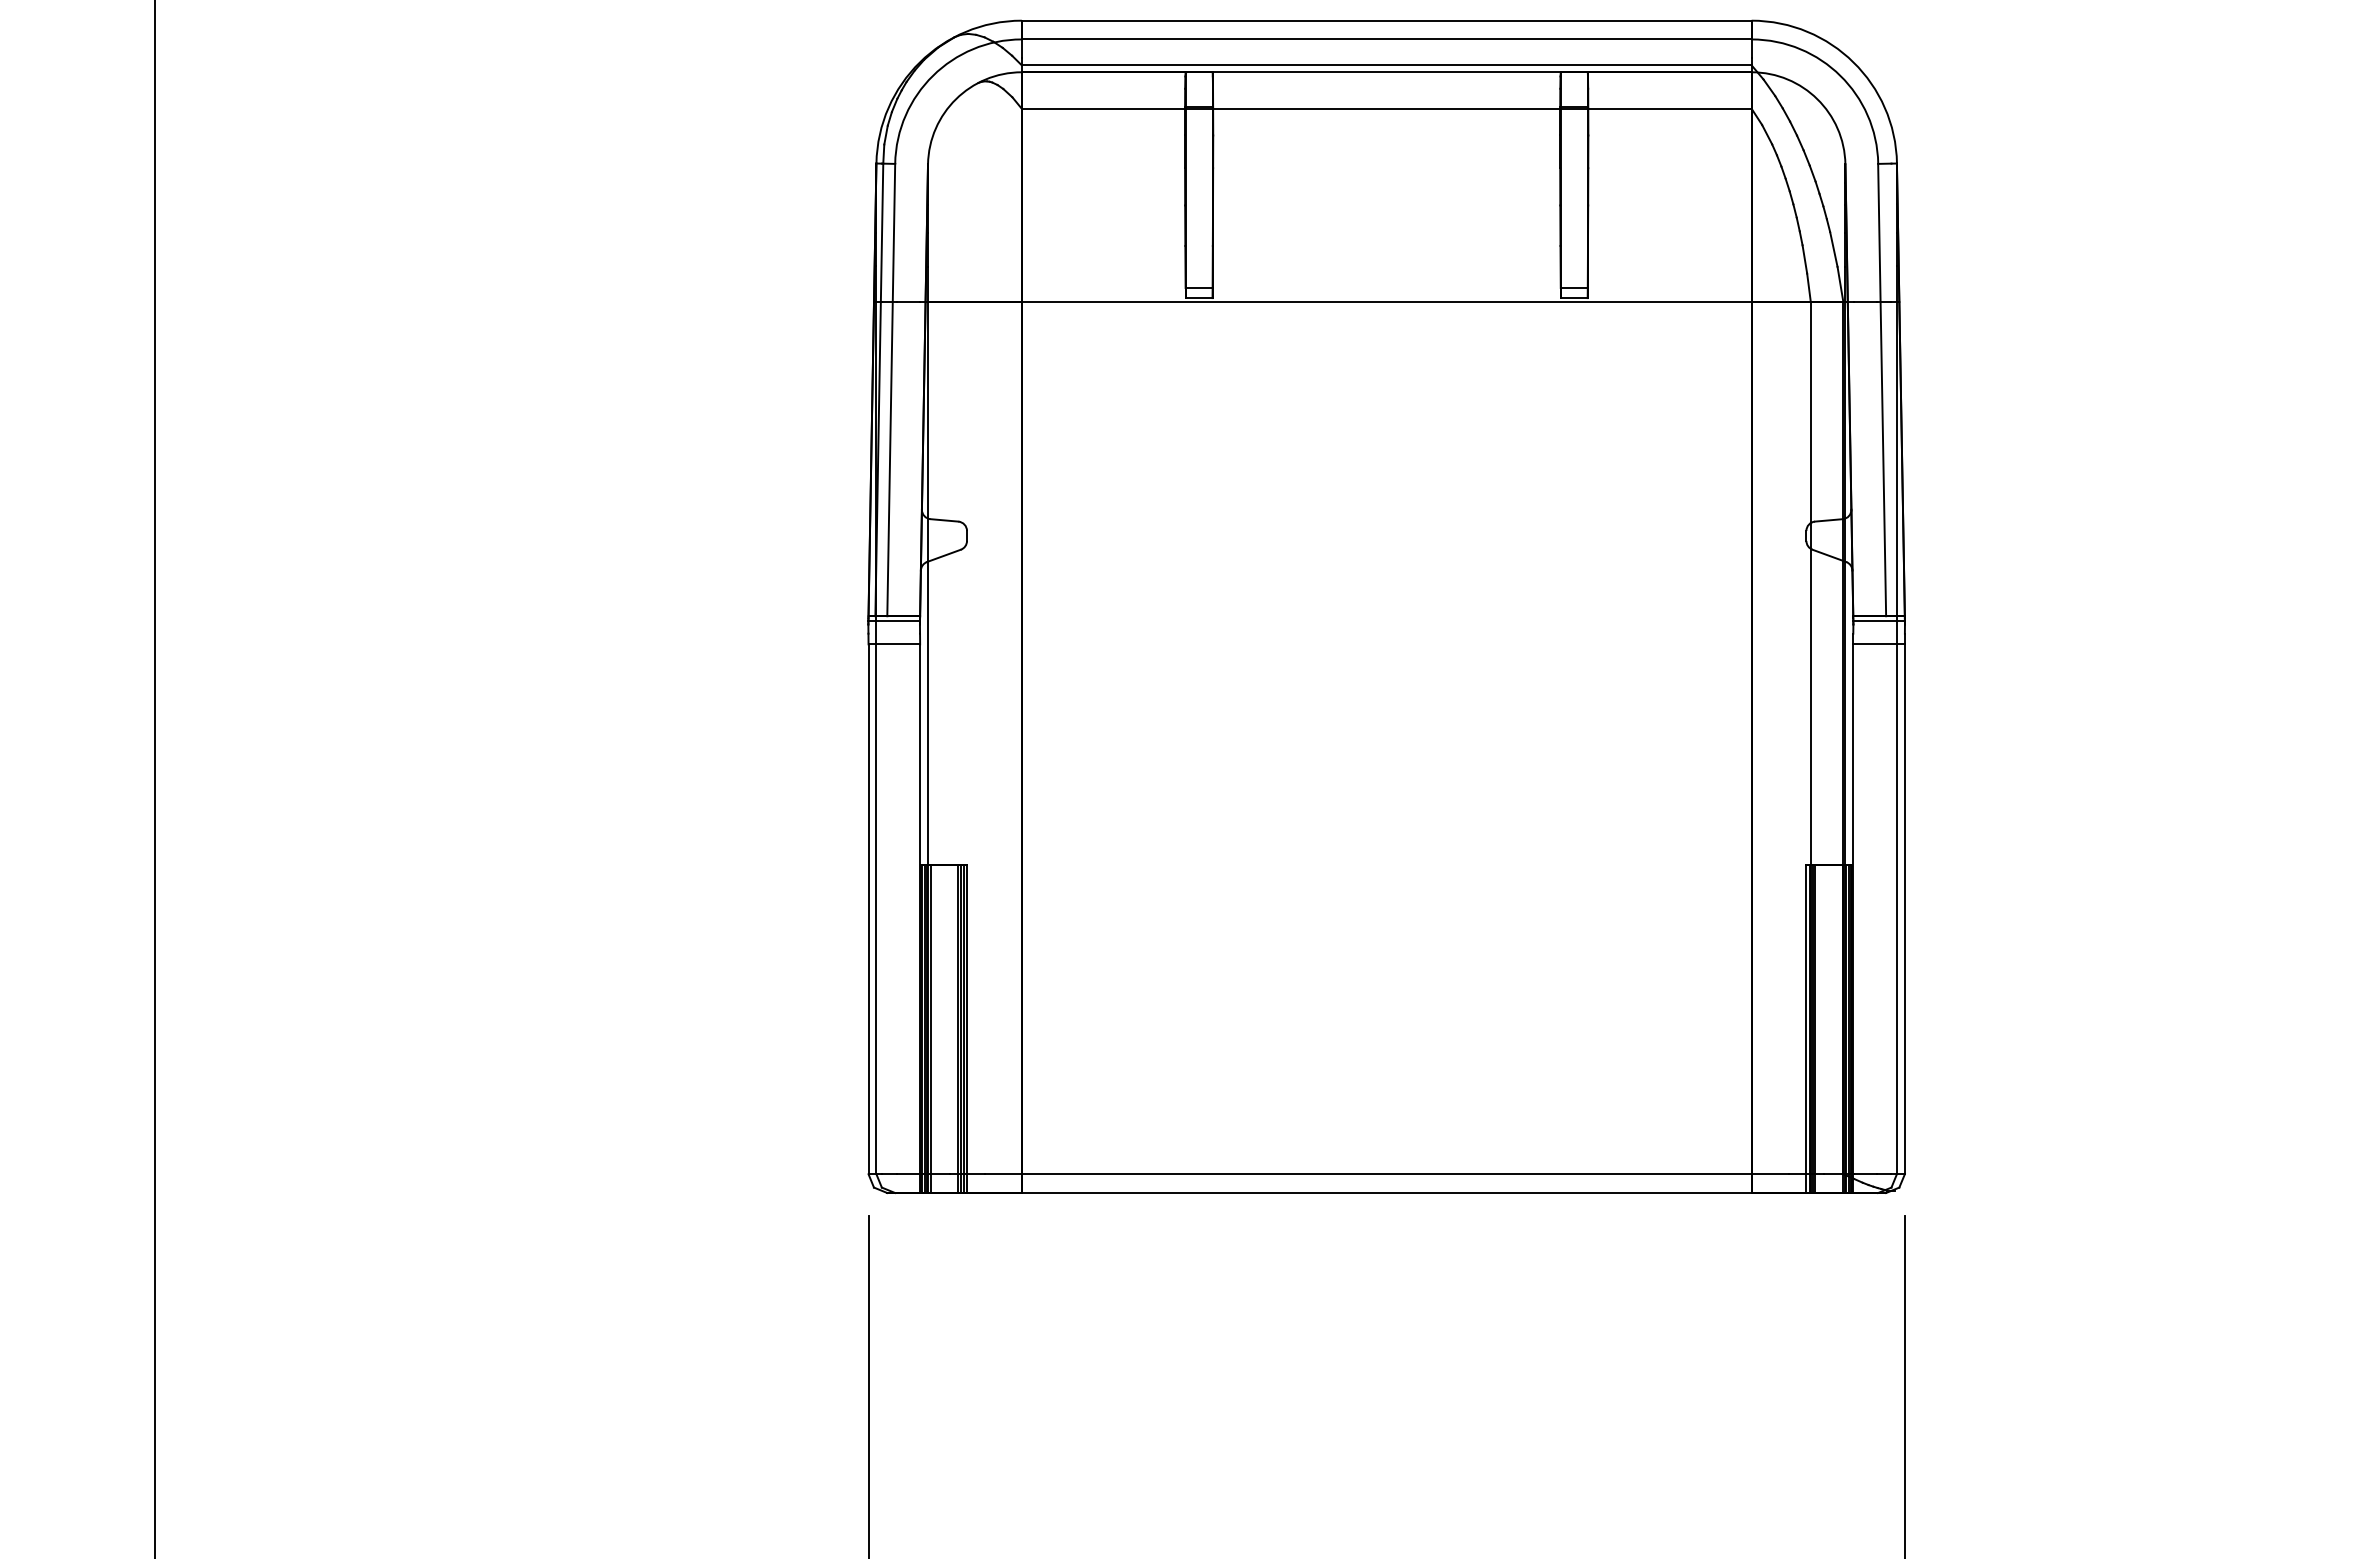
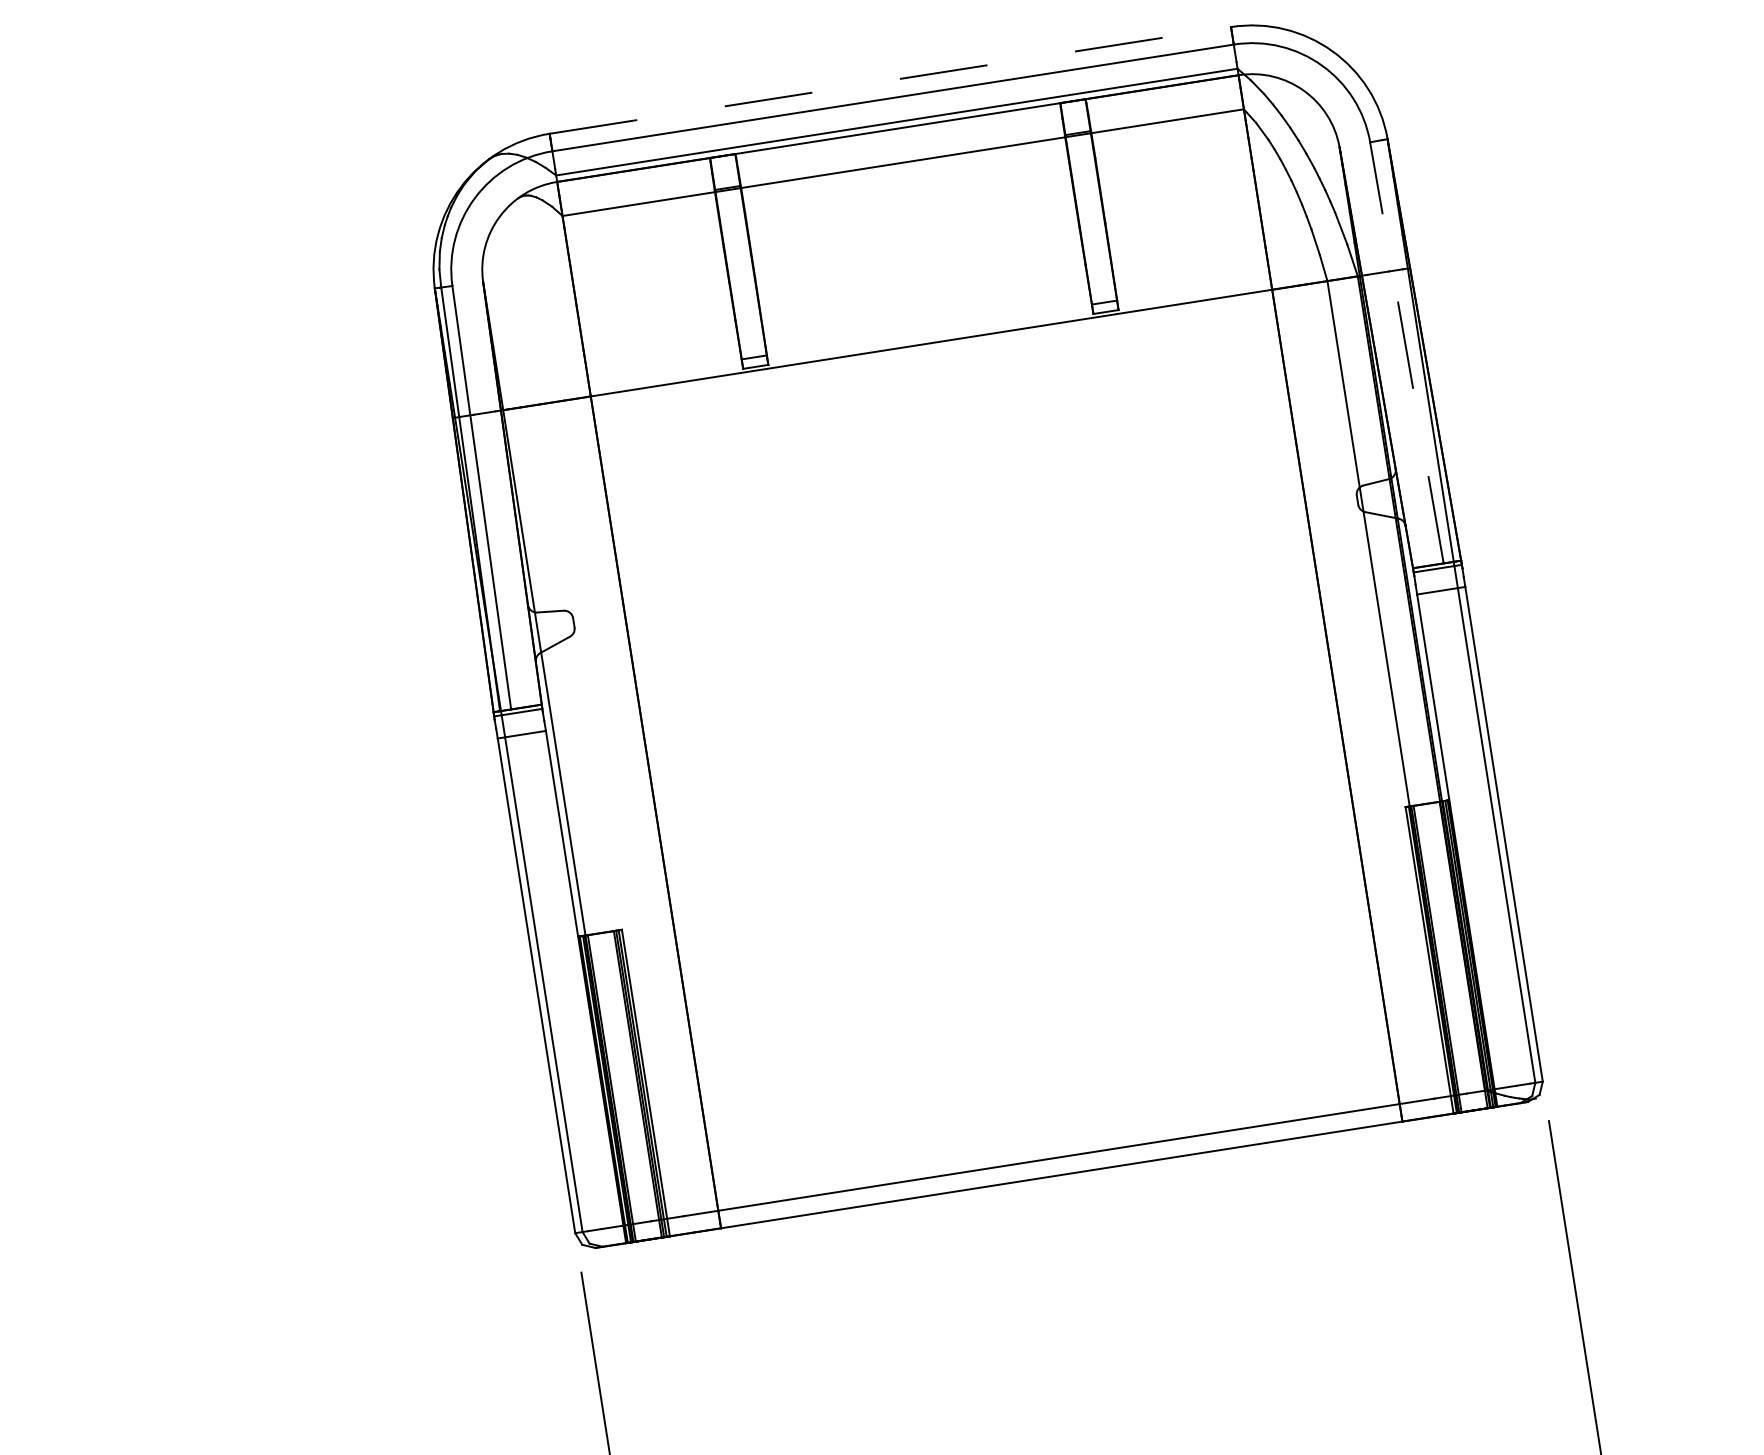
line: (1386, 20) -> (890, 80), solid -> dashed
line: (1882, 389) -> (1407, 352), solid -> dashed

